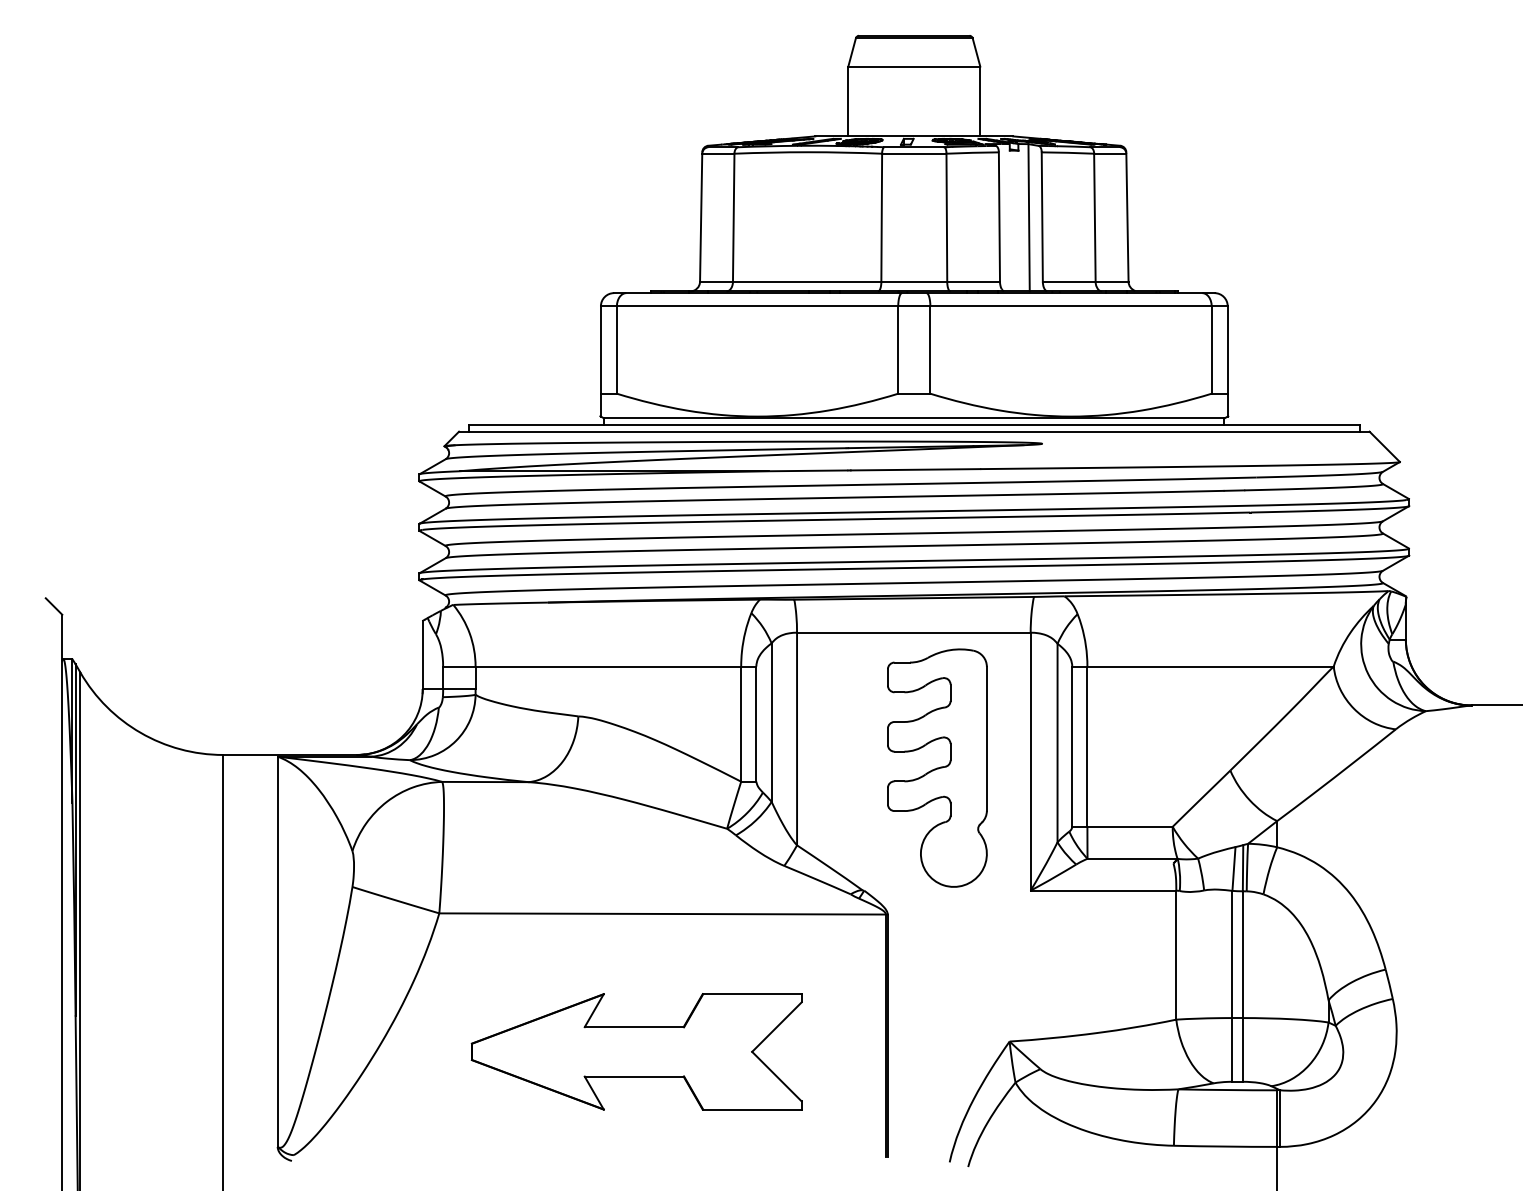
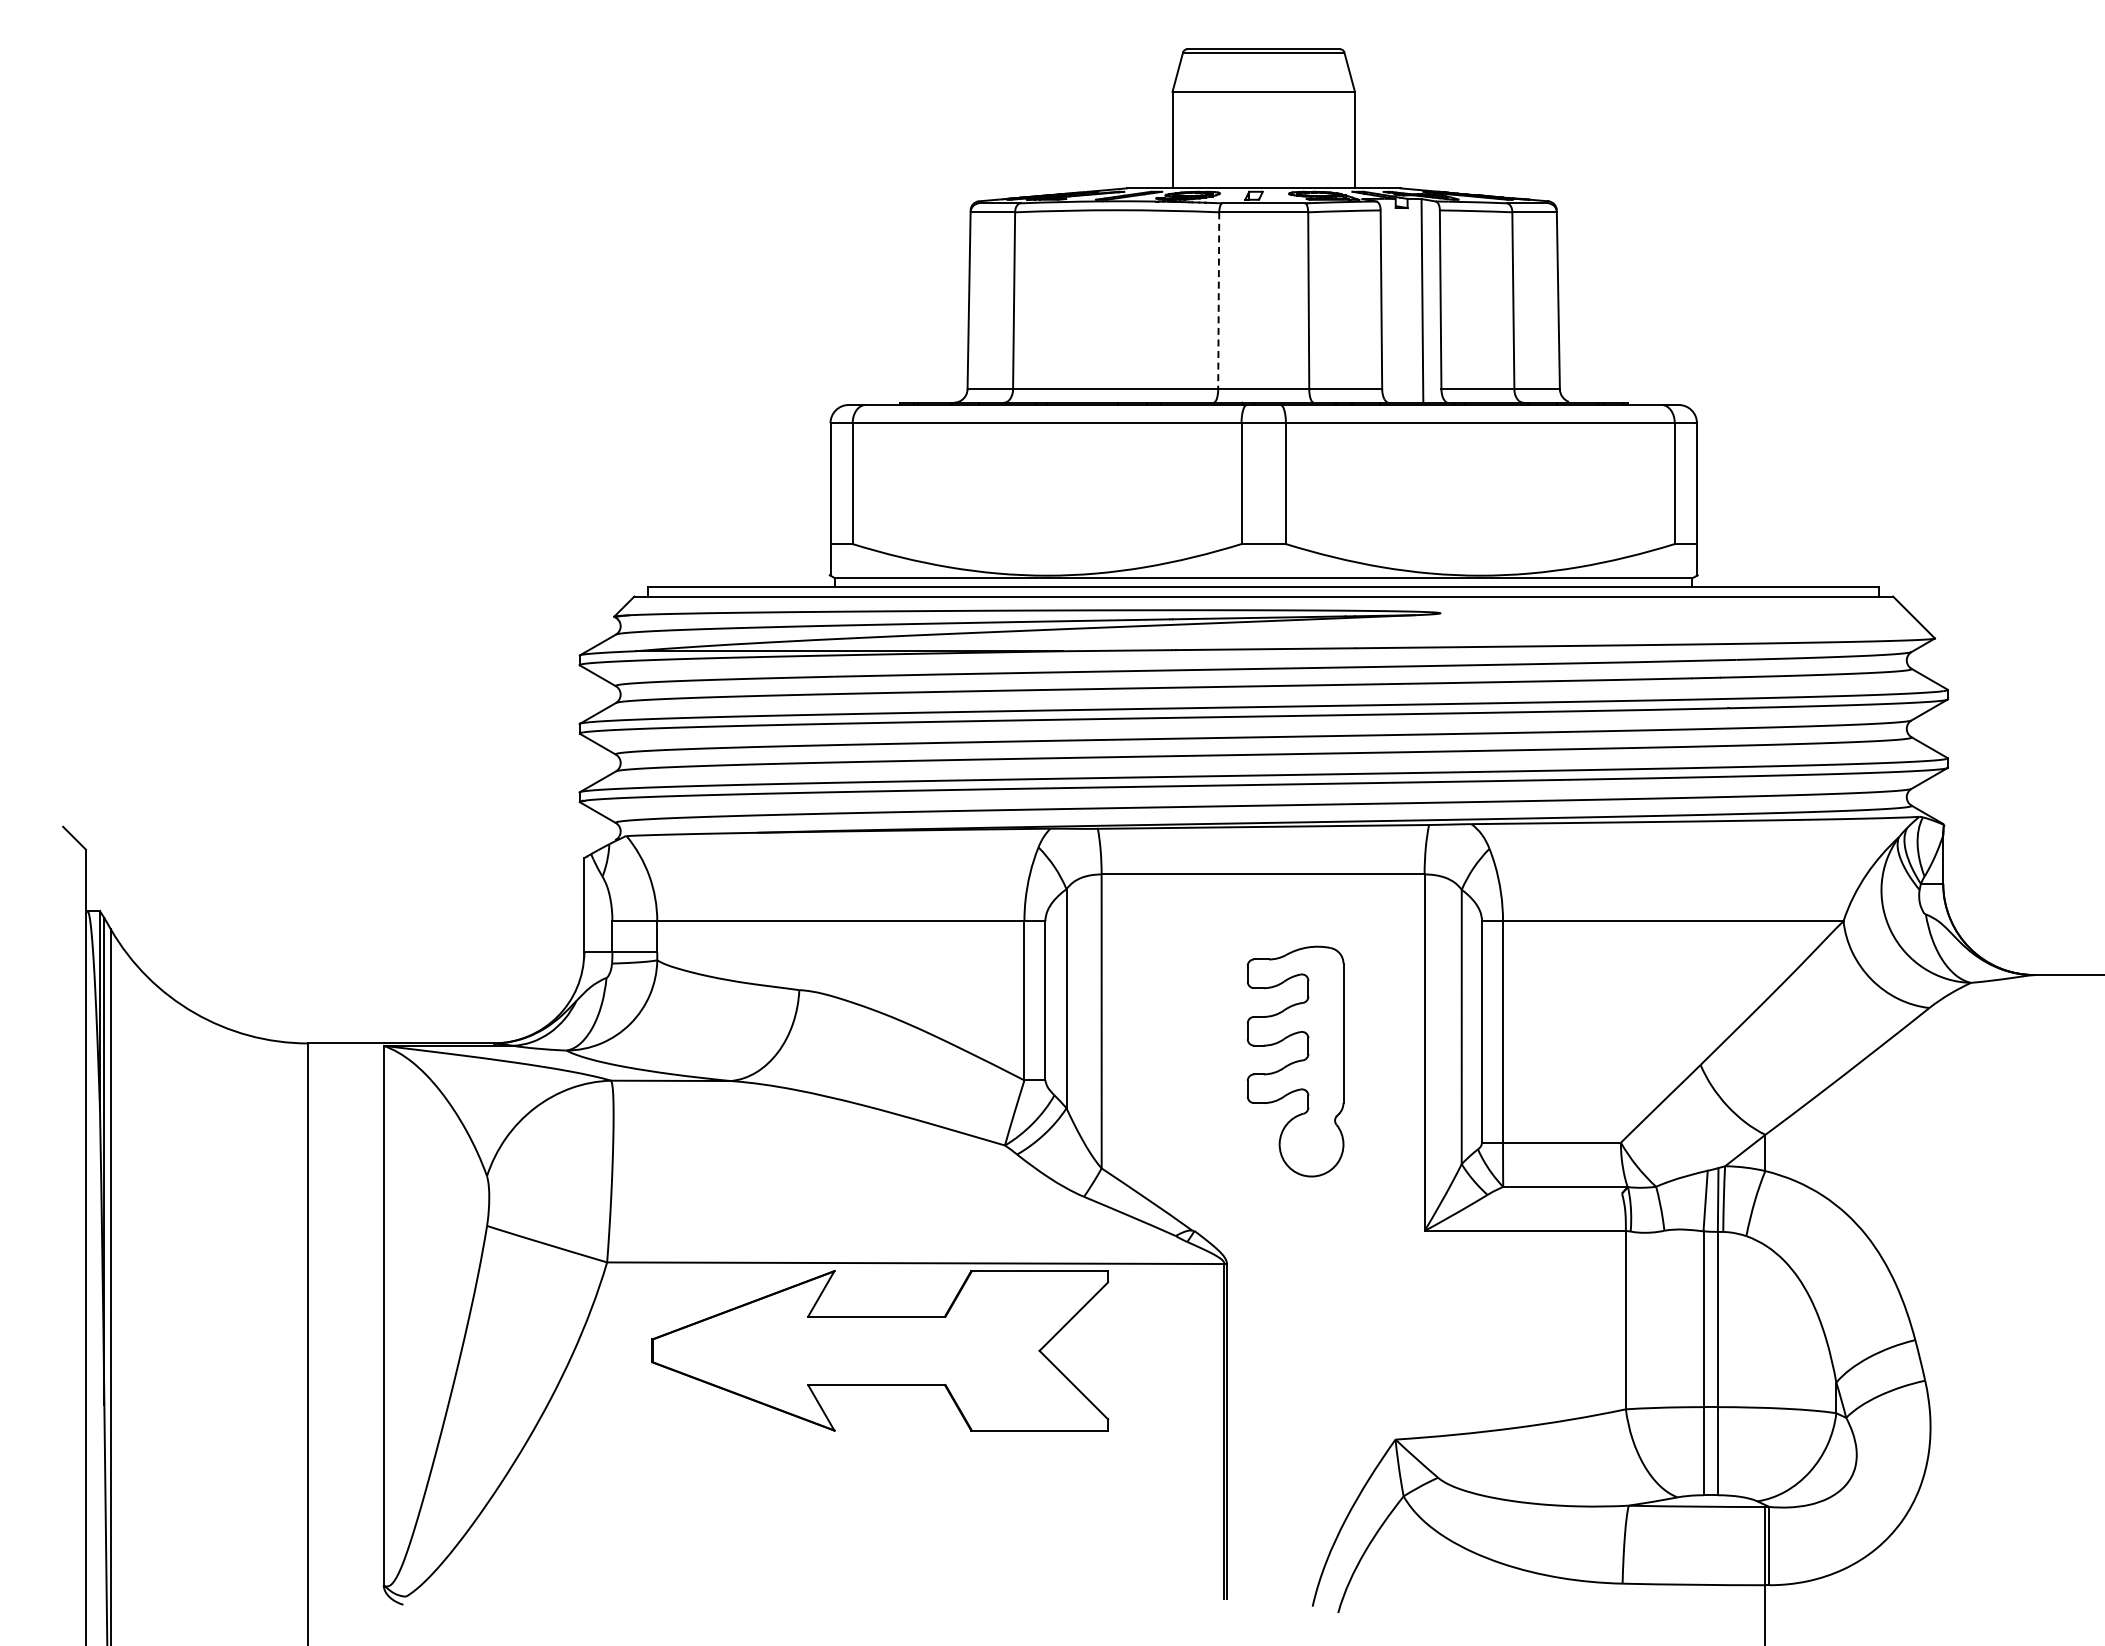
line: (881, 218) -> (1218, 301), solid -> dashed
part: (937, 768) -> (1295, 1061), size x0.7
part: (637, 1051) -> (880, 1350), moved

